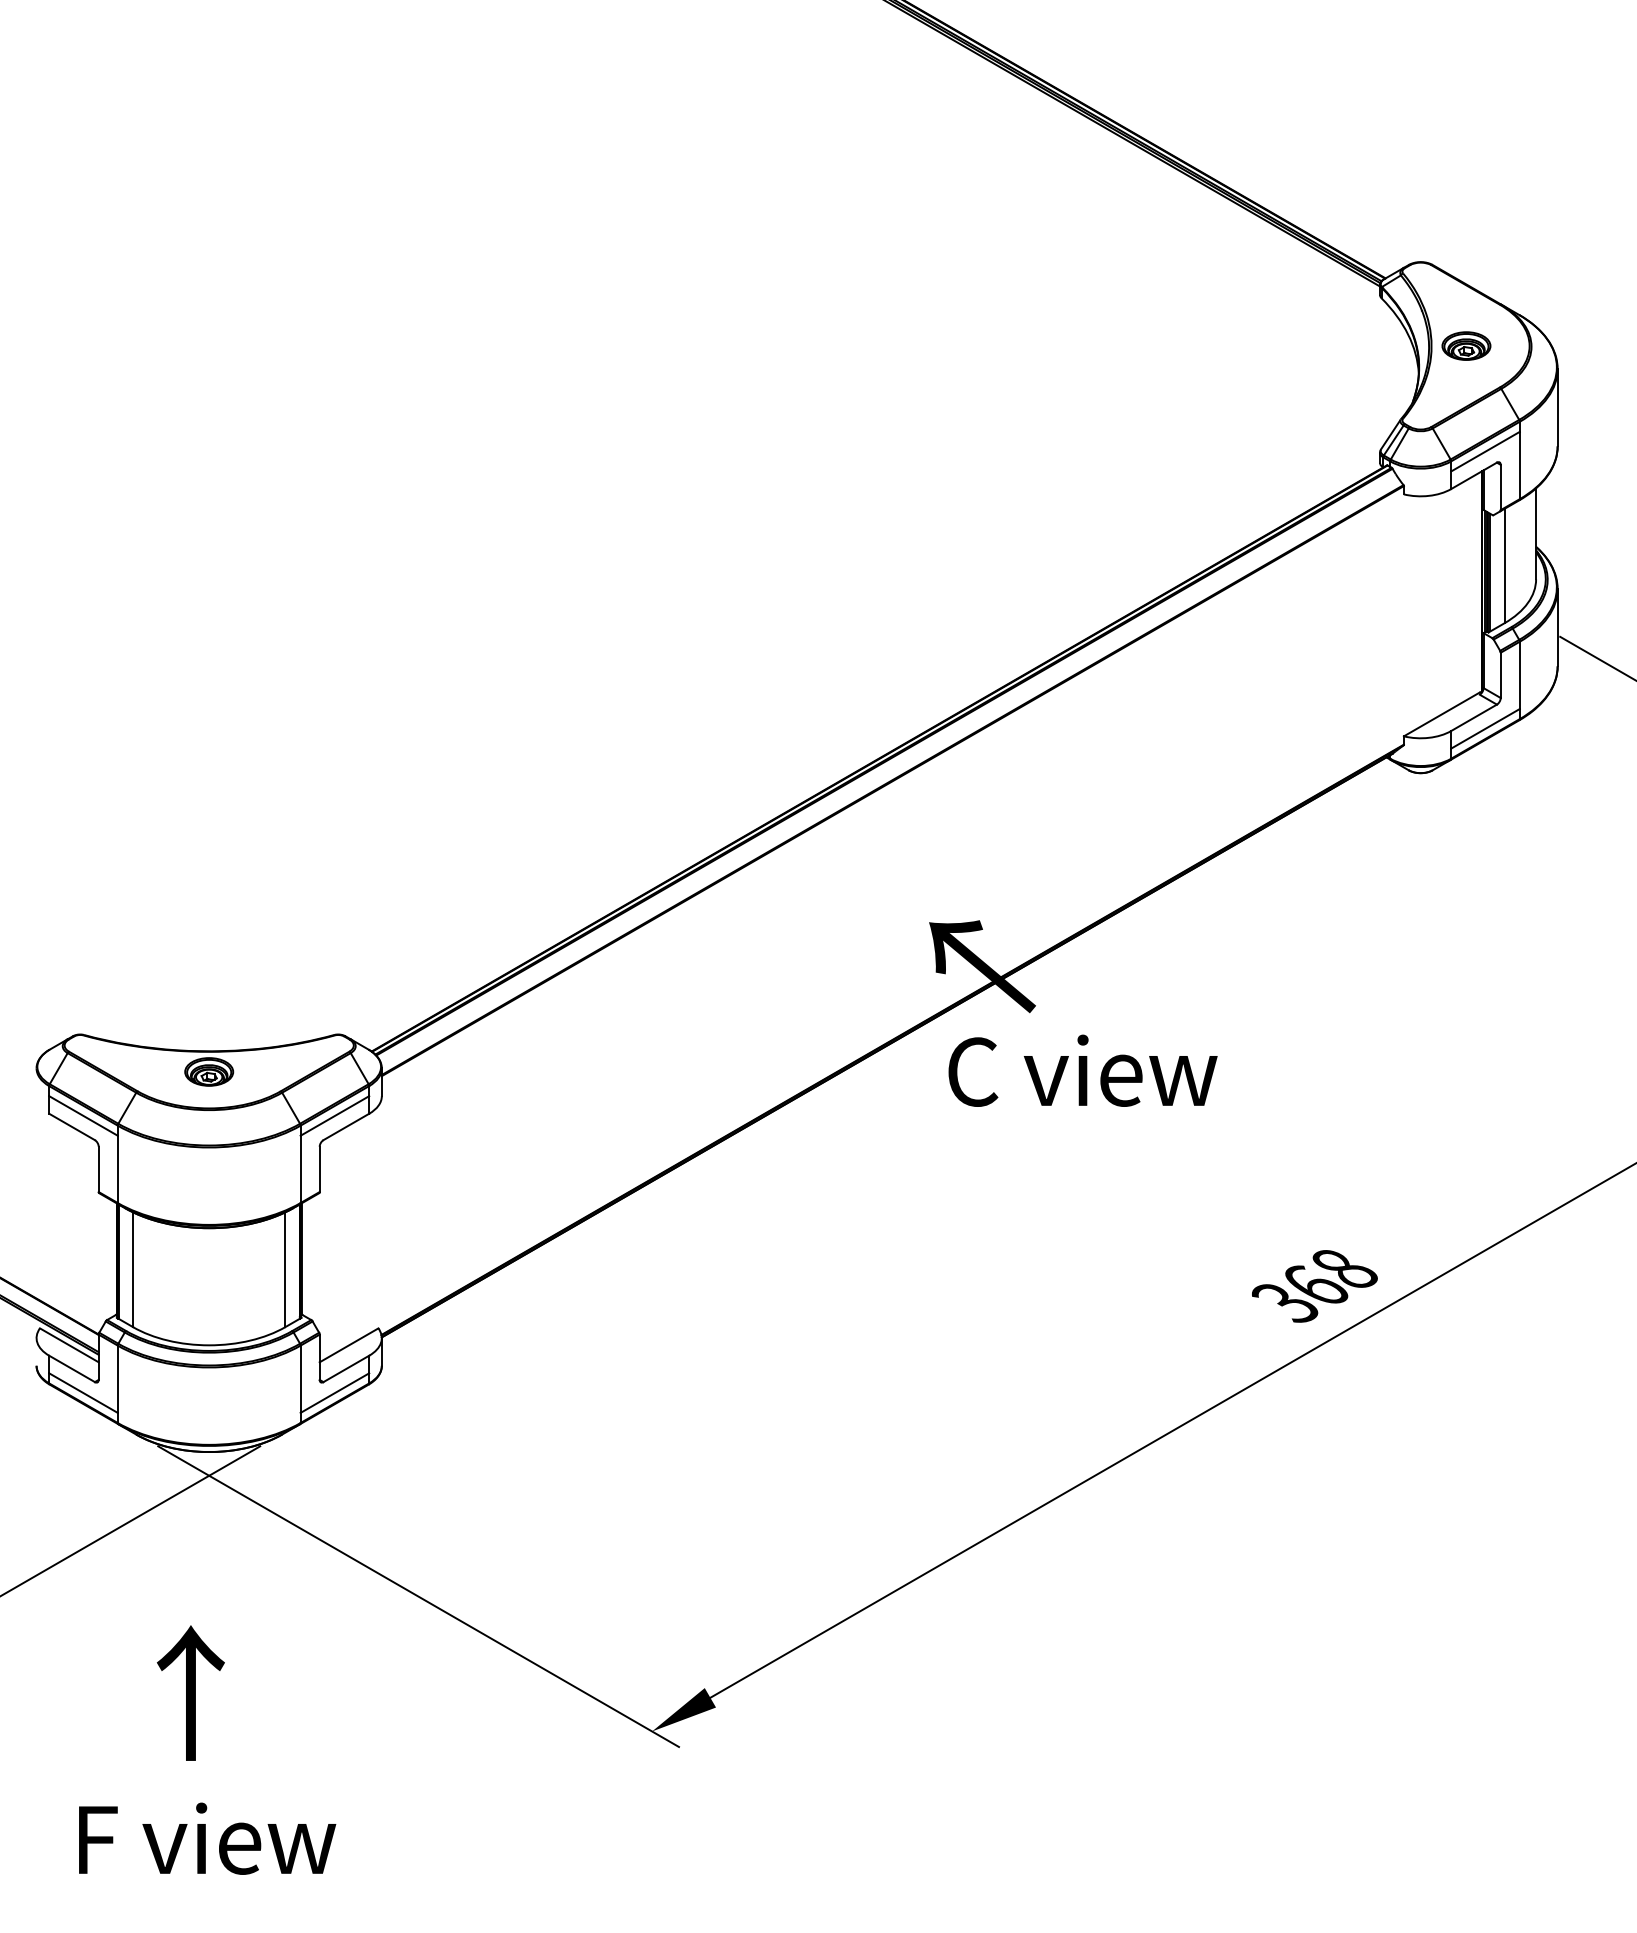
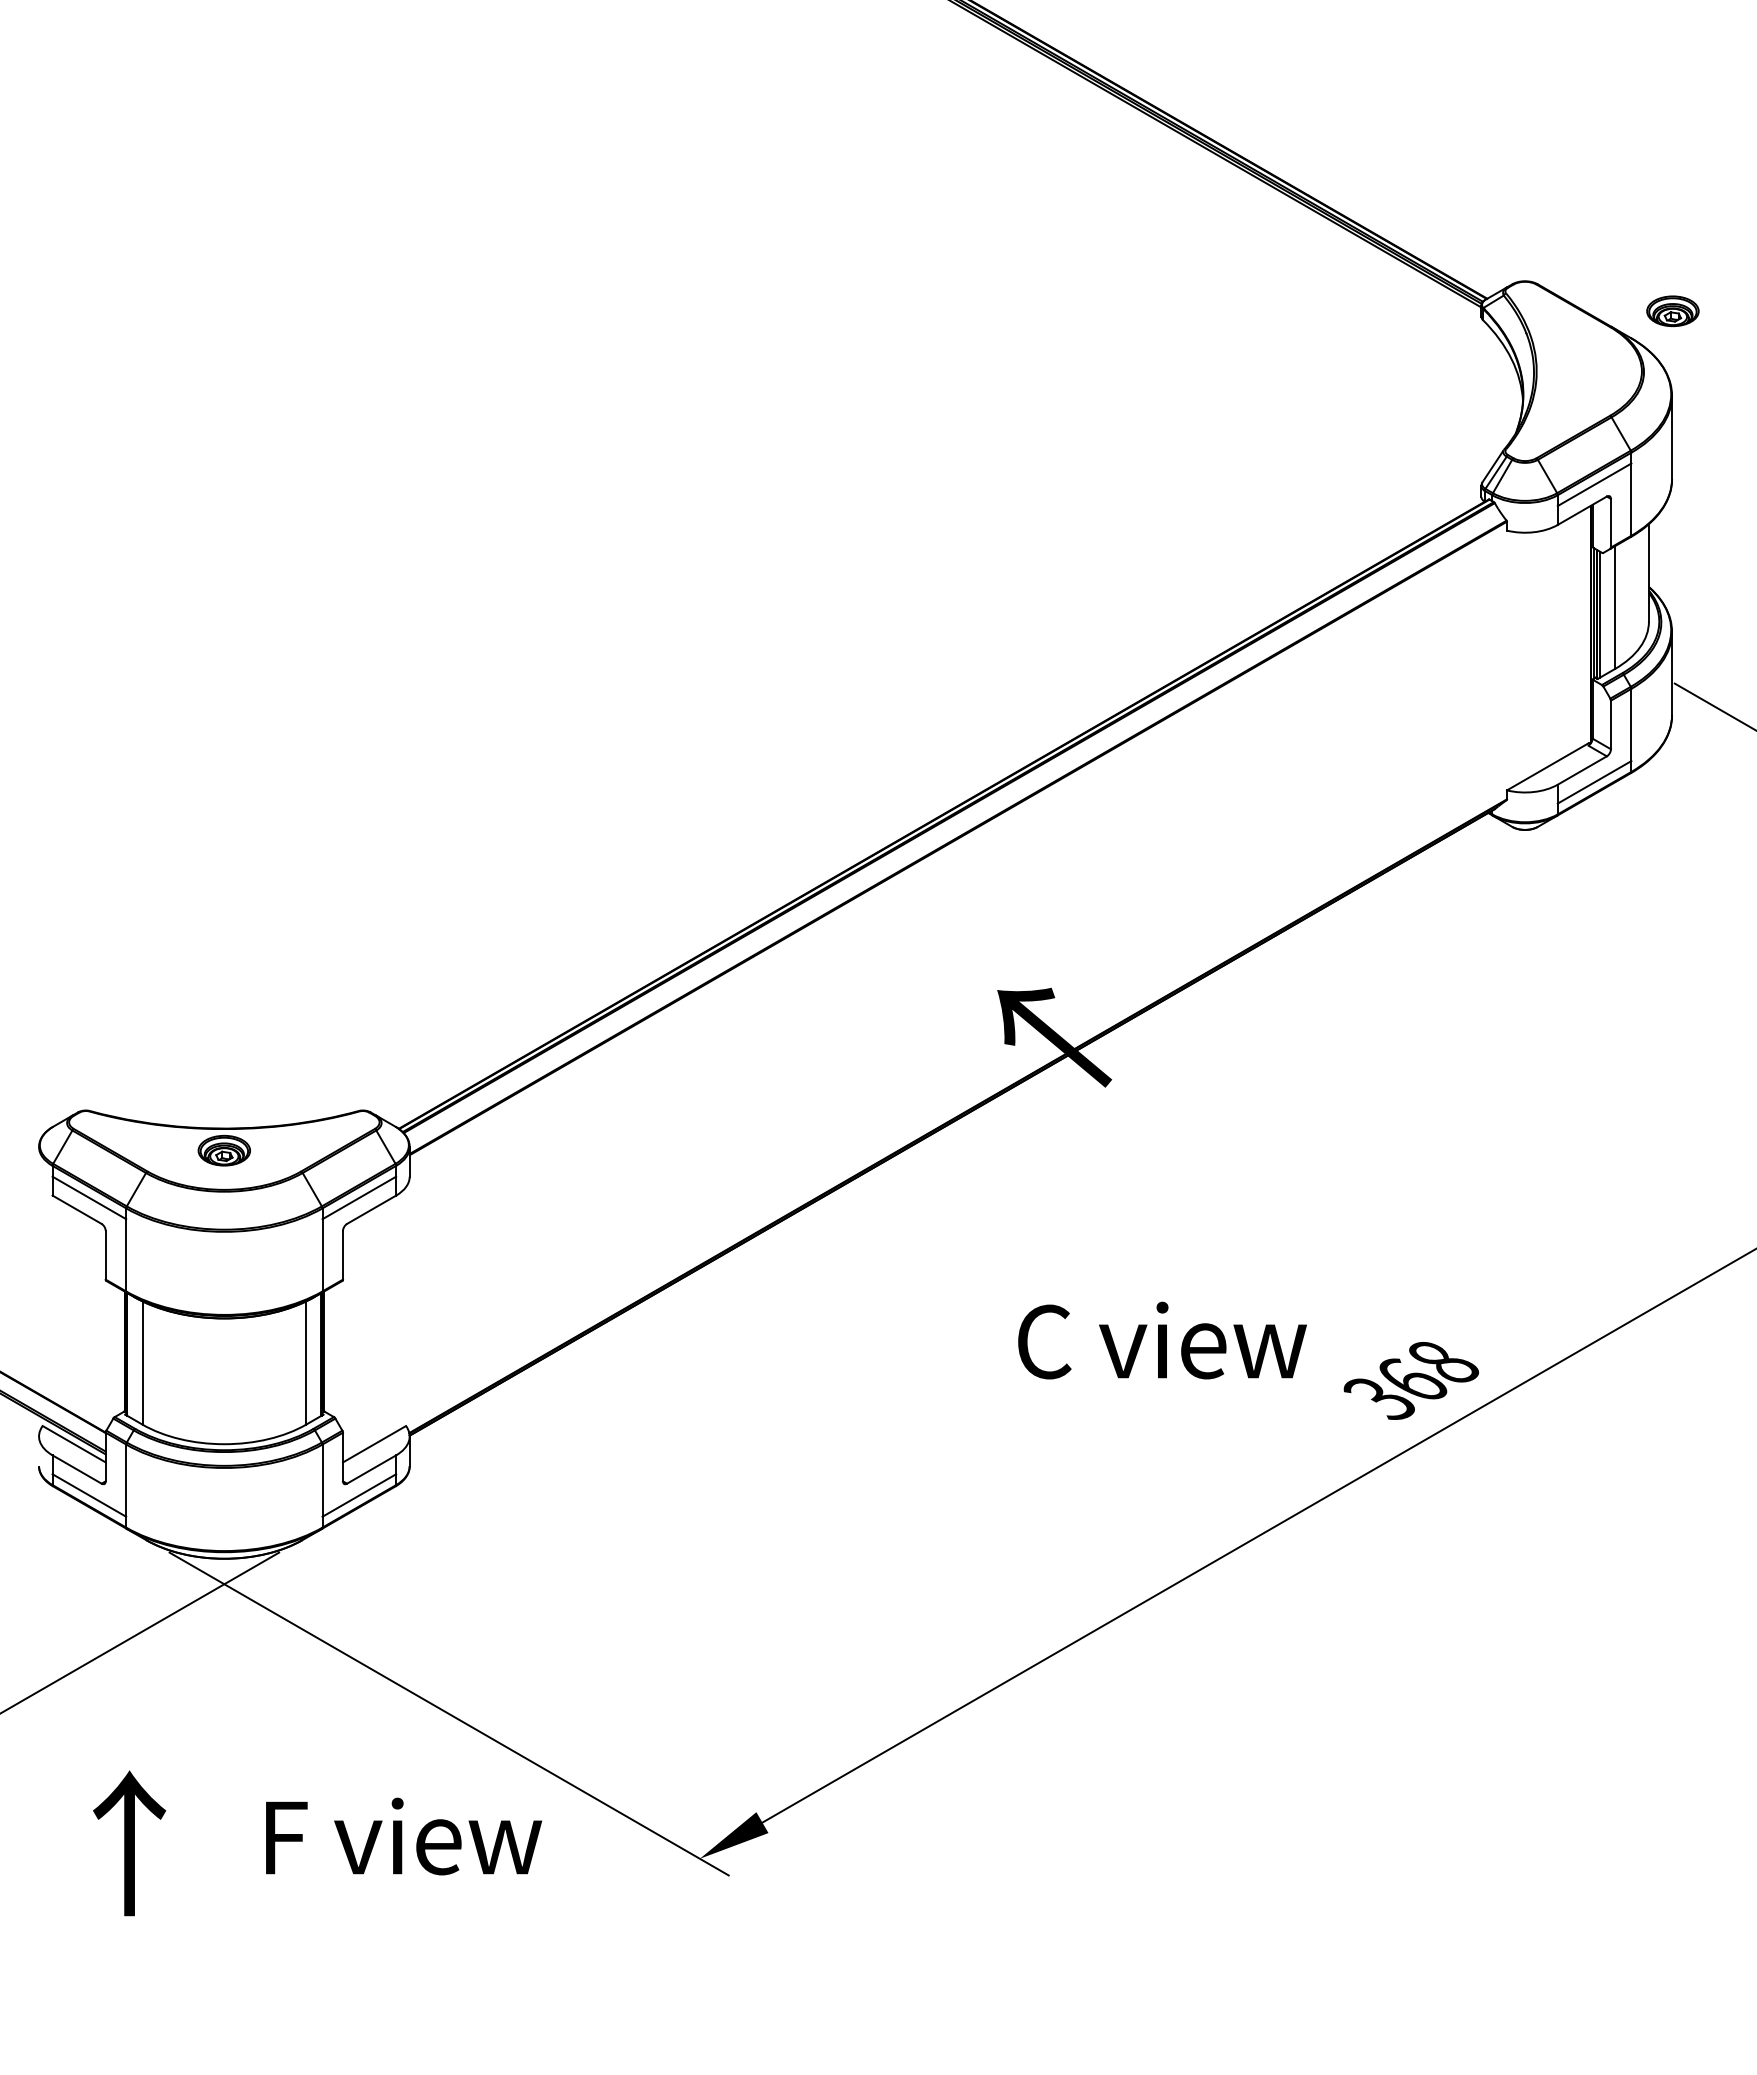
part: (1466, 345) -> (1672, 310), moved
text: (1082, 1070) -> (1161, 1340), moved
text: (190, 1692) -> (129, 1842), moved
text: (207, 1838) -> (403, 1836), moved

